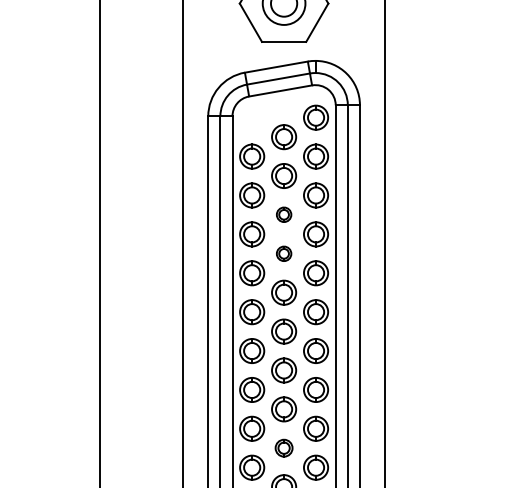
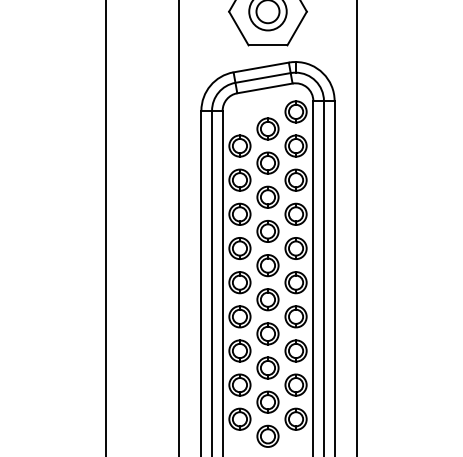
part: (283, 214) -> (267, 196), size x1.67
part: (283, 253) -> (267, 231), size x1.67
part: (283, 447) -> (267, 401), size x1.43

